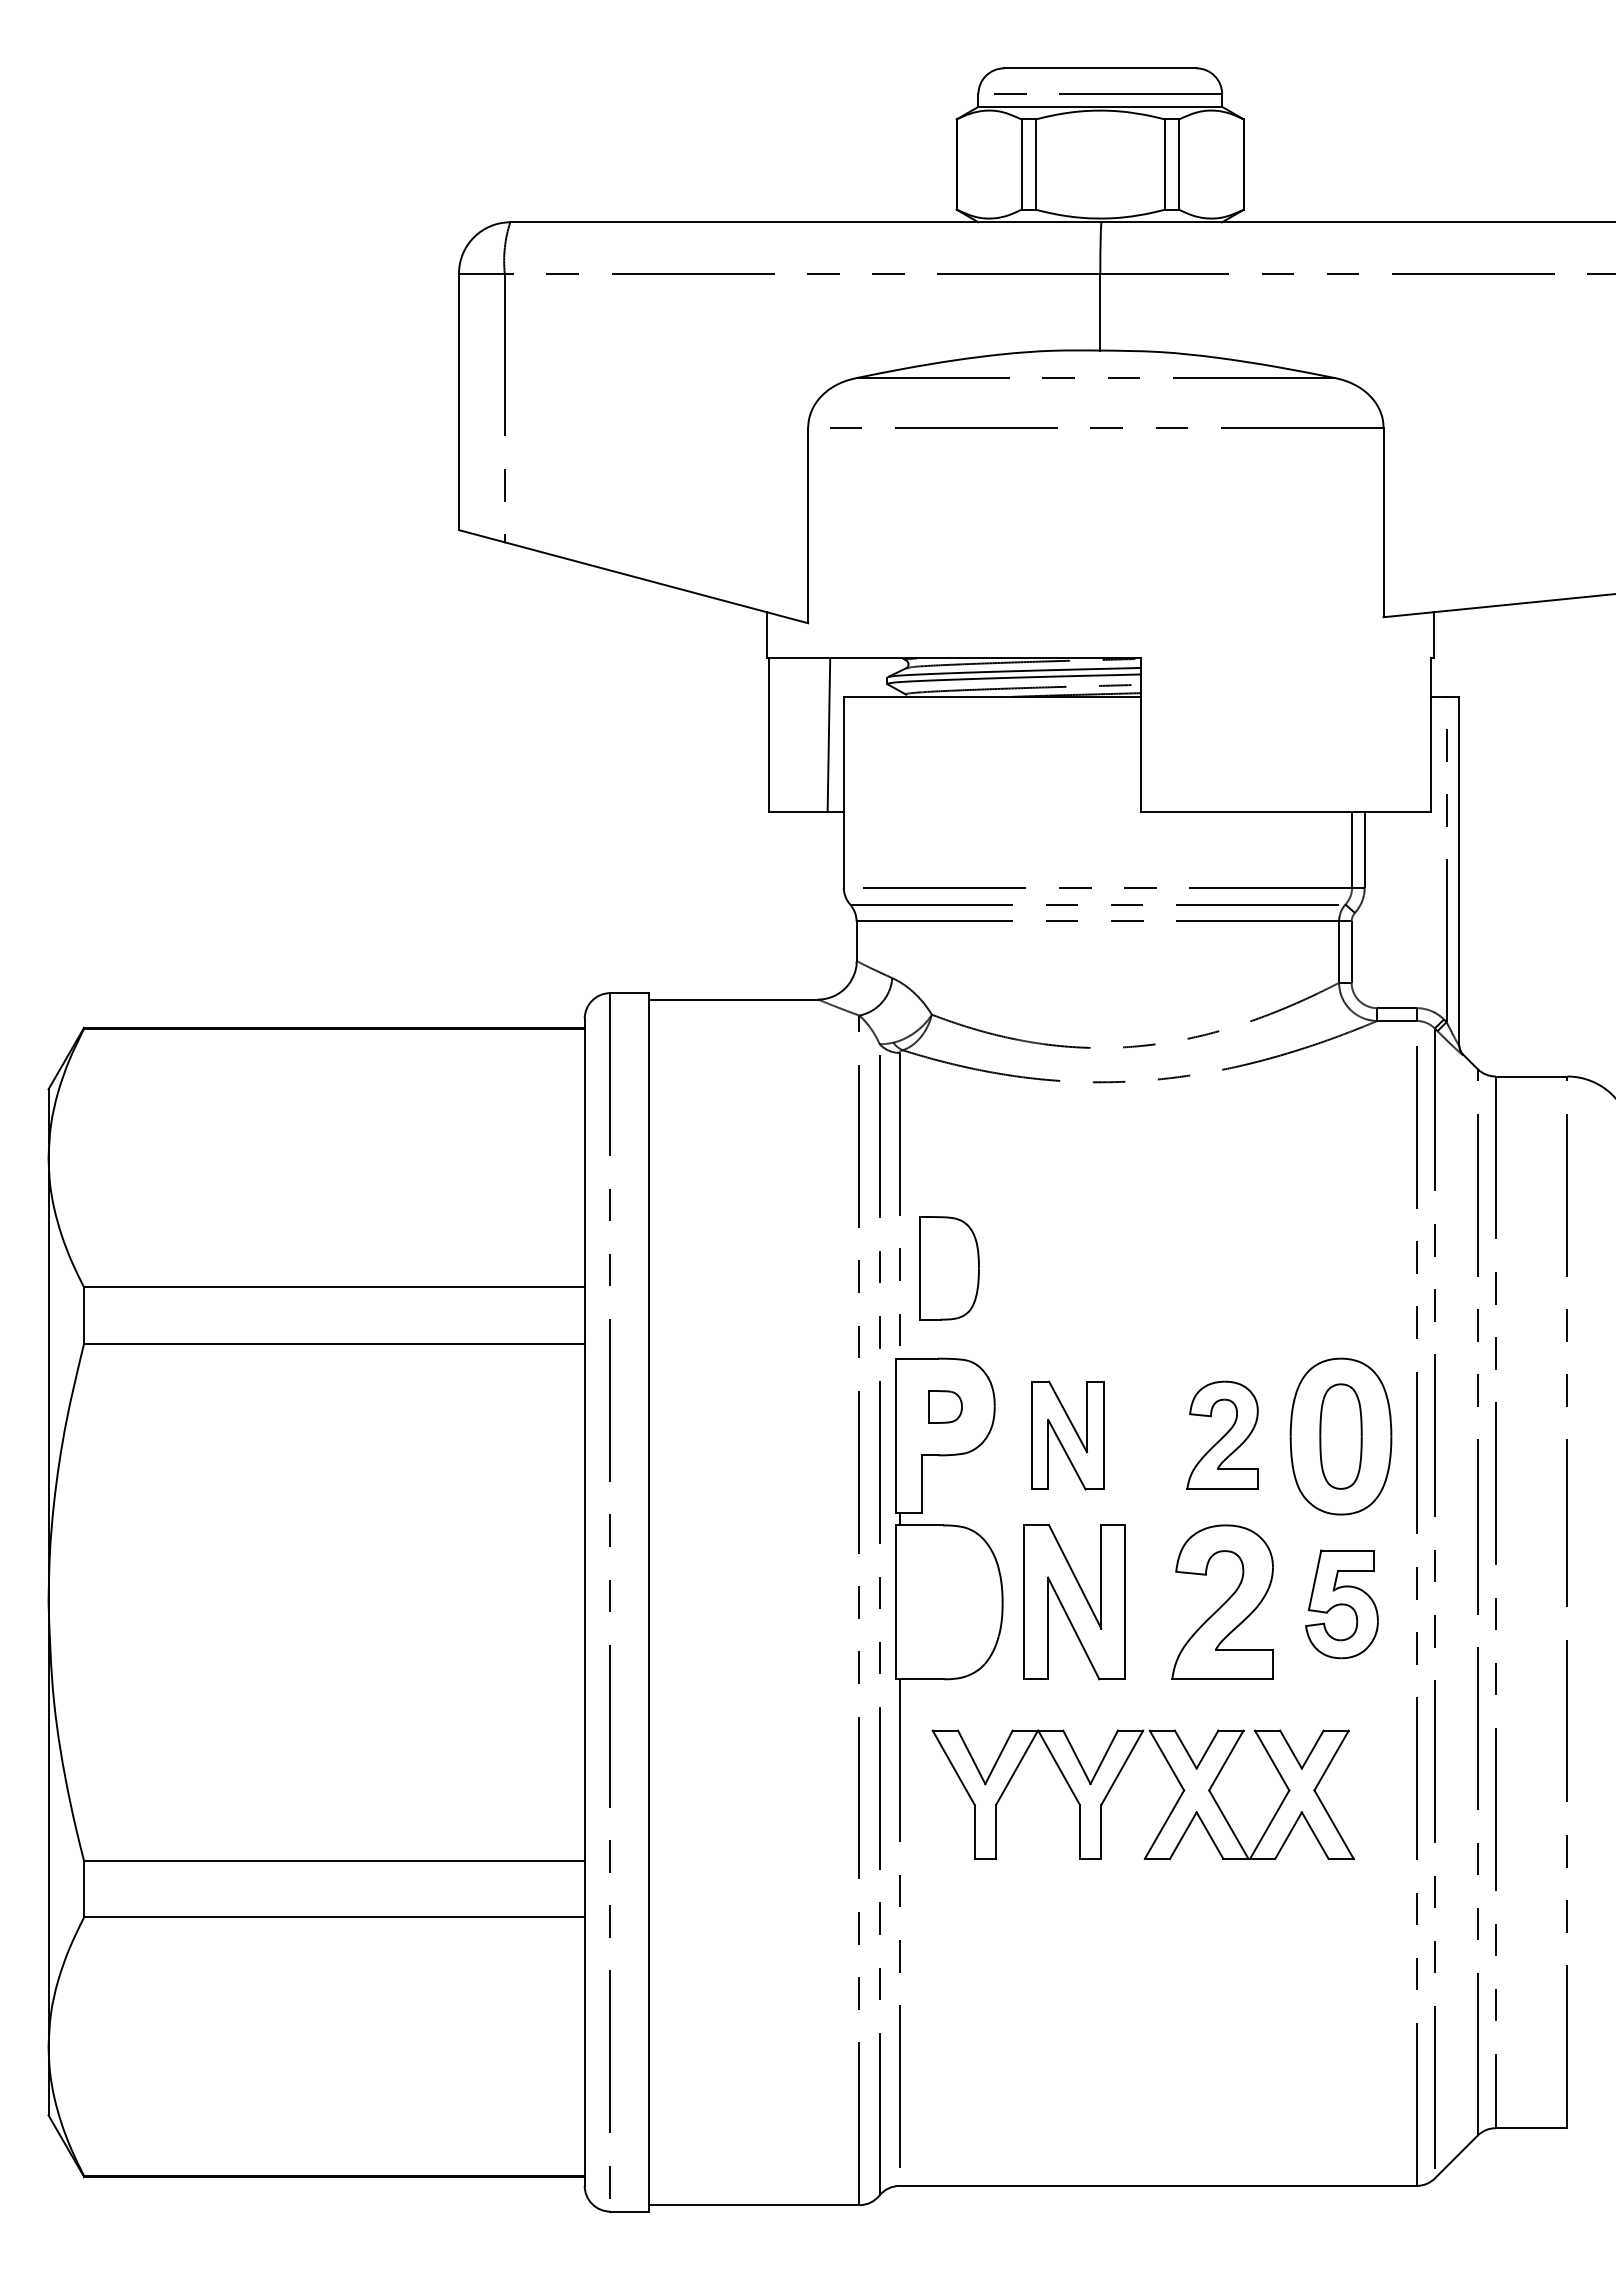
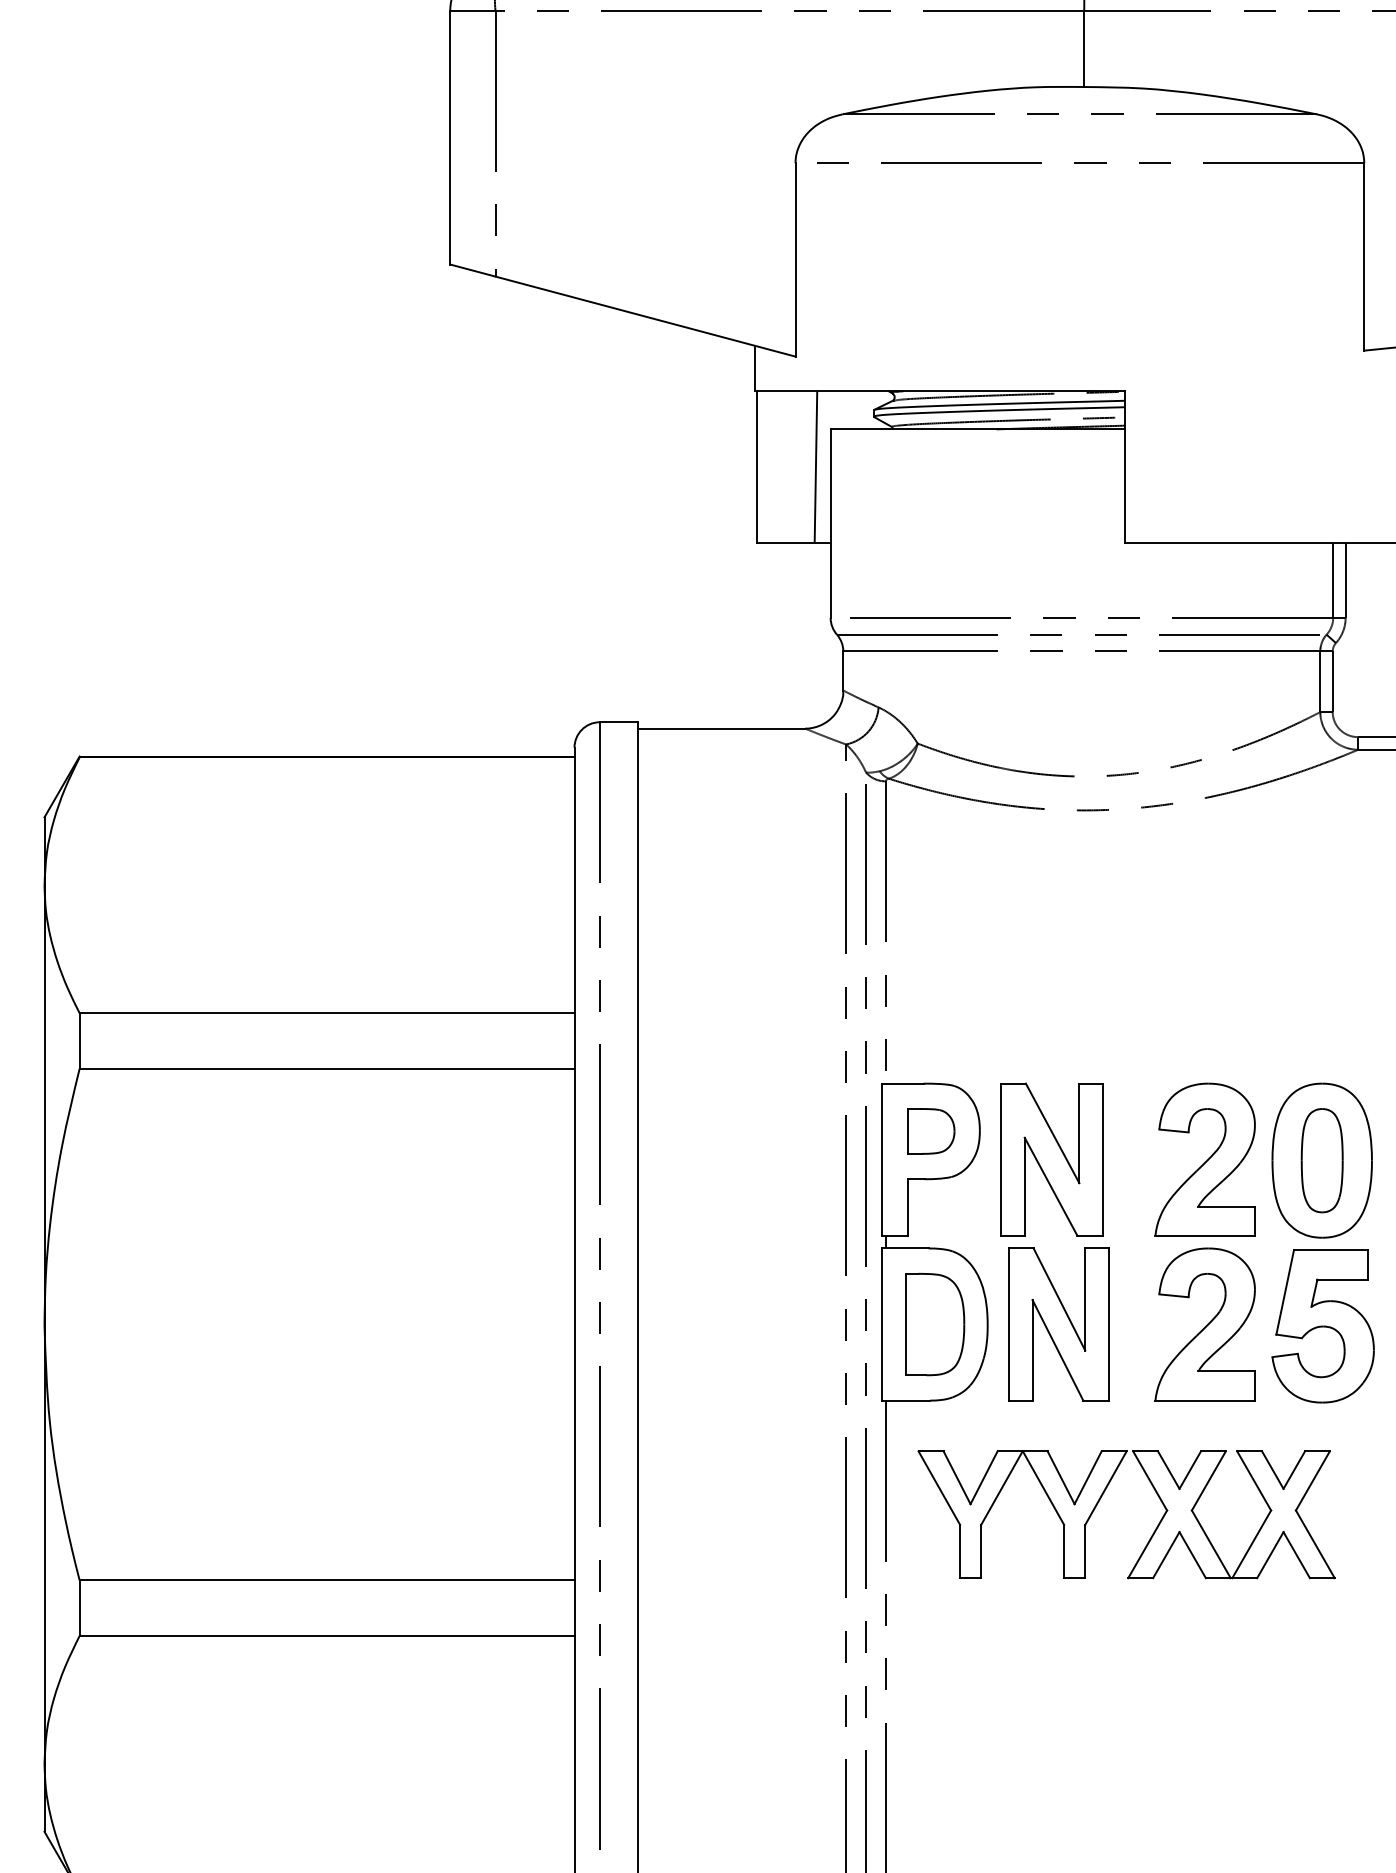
part: (949, 1268) -> (935, 1324), moved
part: (945, 1406) -> (931, 1130), size x1.43
part: (1067, 1435) -> (1051, 1159), size x1.43
part: (1222, 1435) -> (1205, 1159), size x1.43
part: (1341, 1604) -> (1322, 1326), size x1.43

